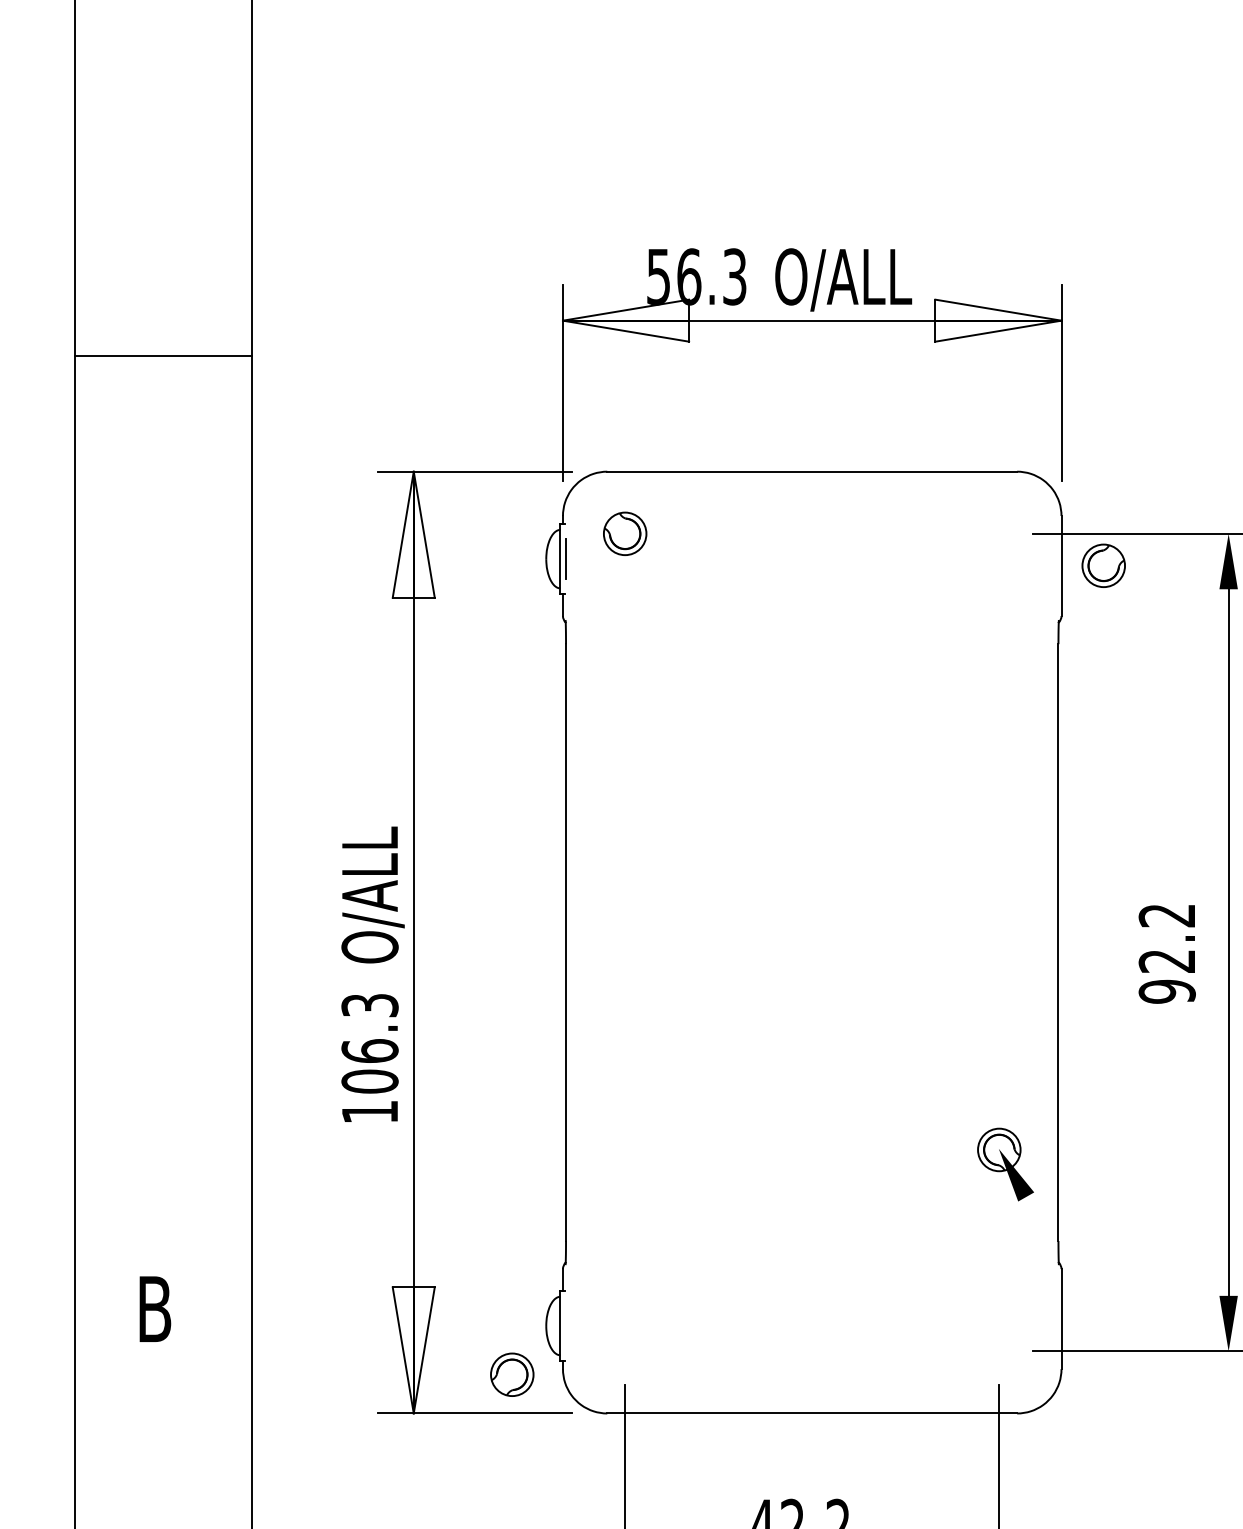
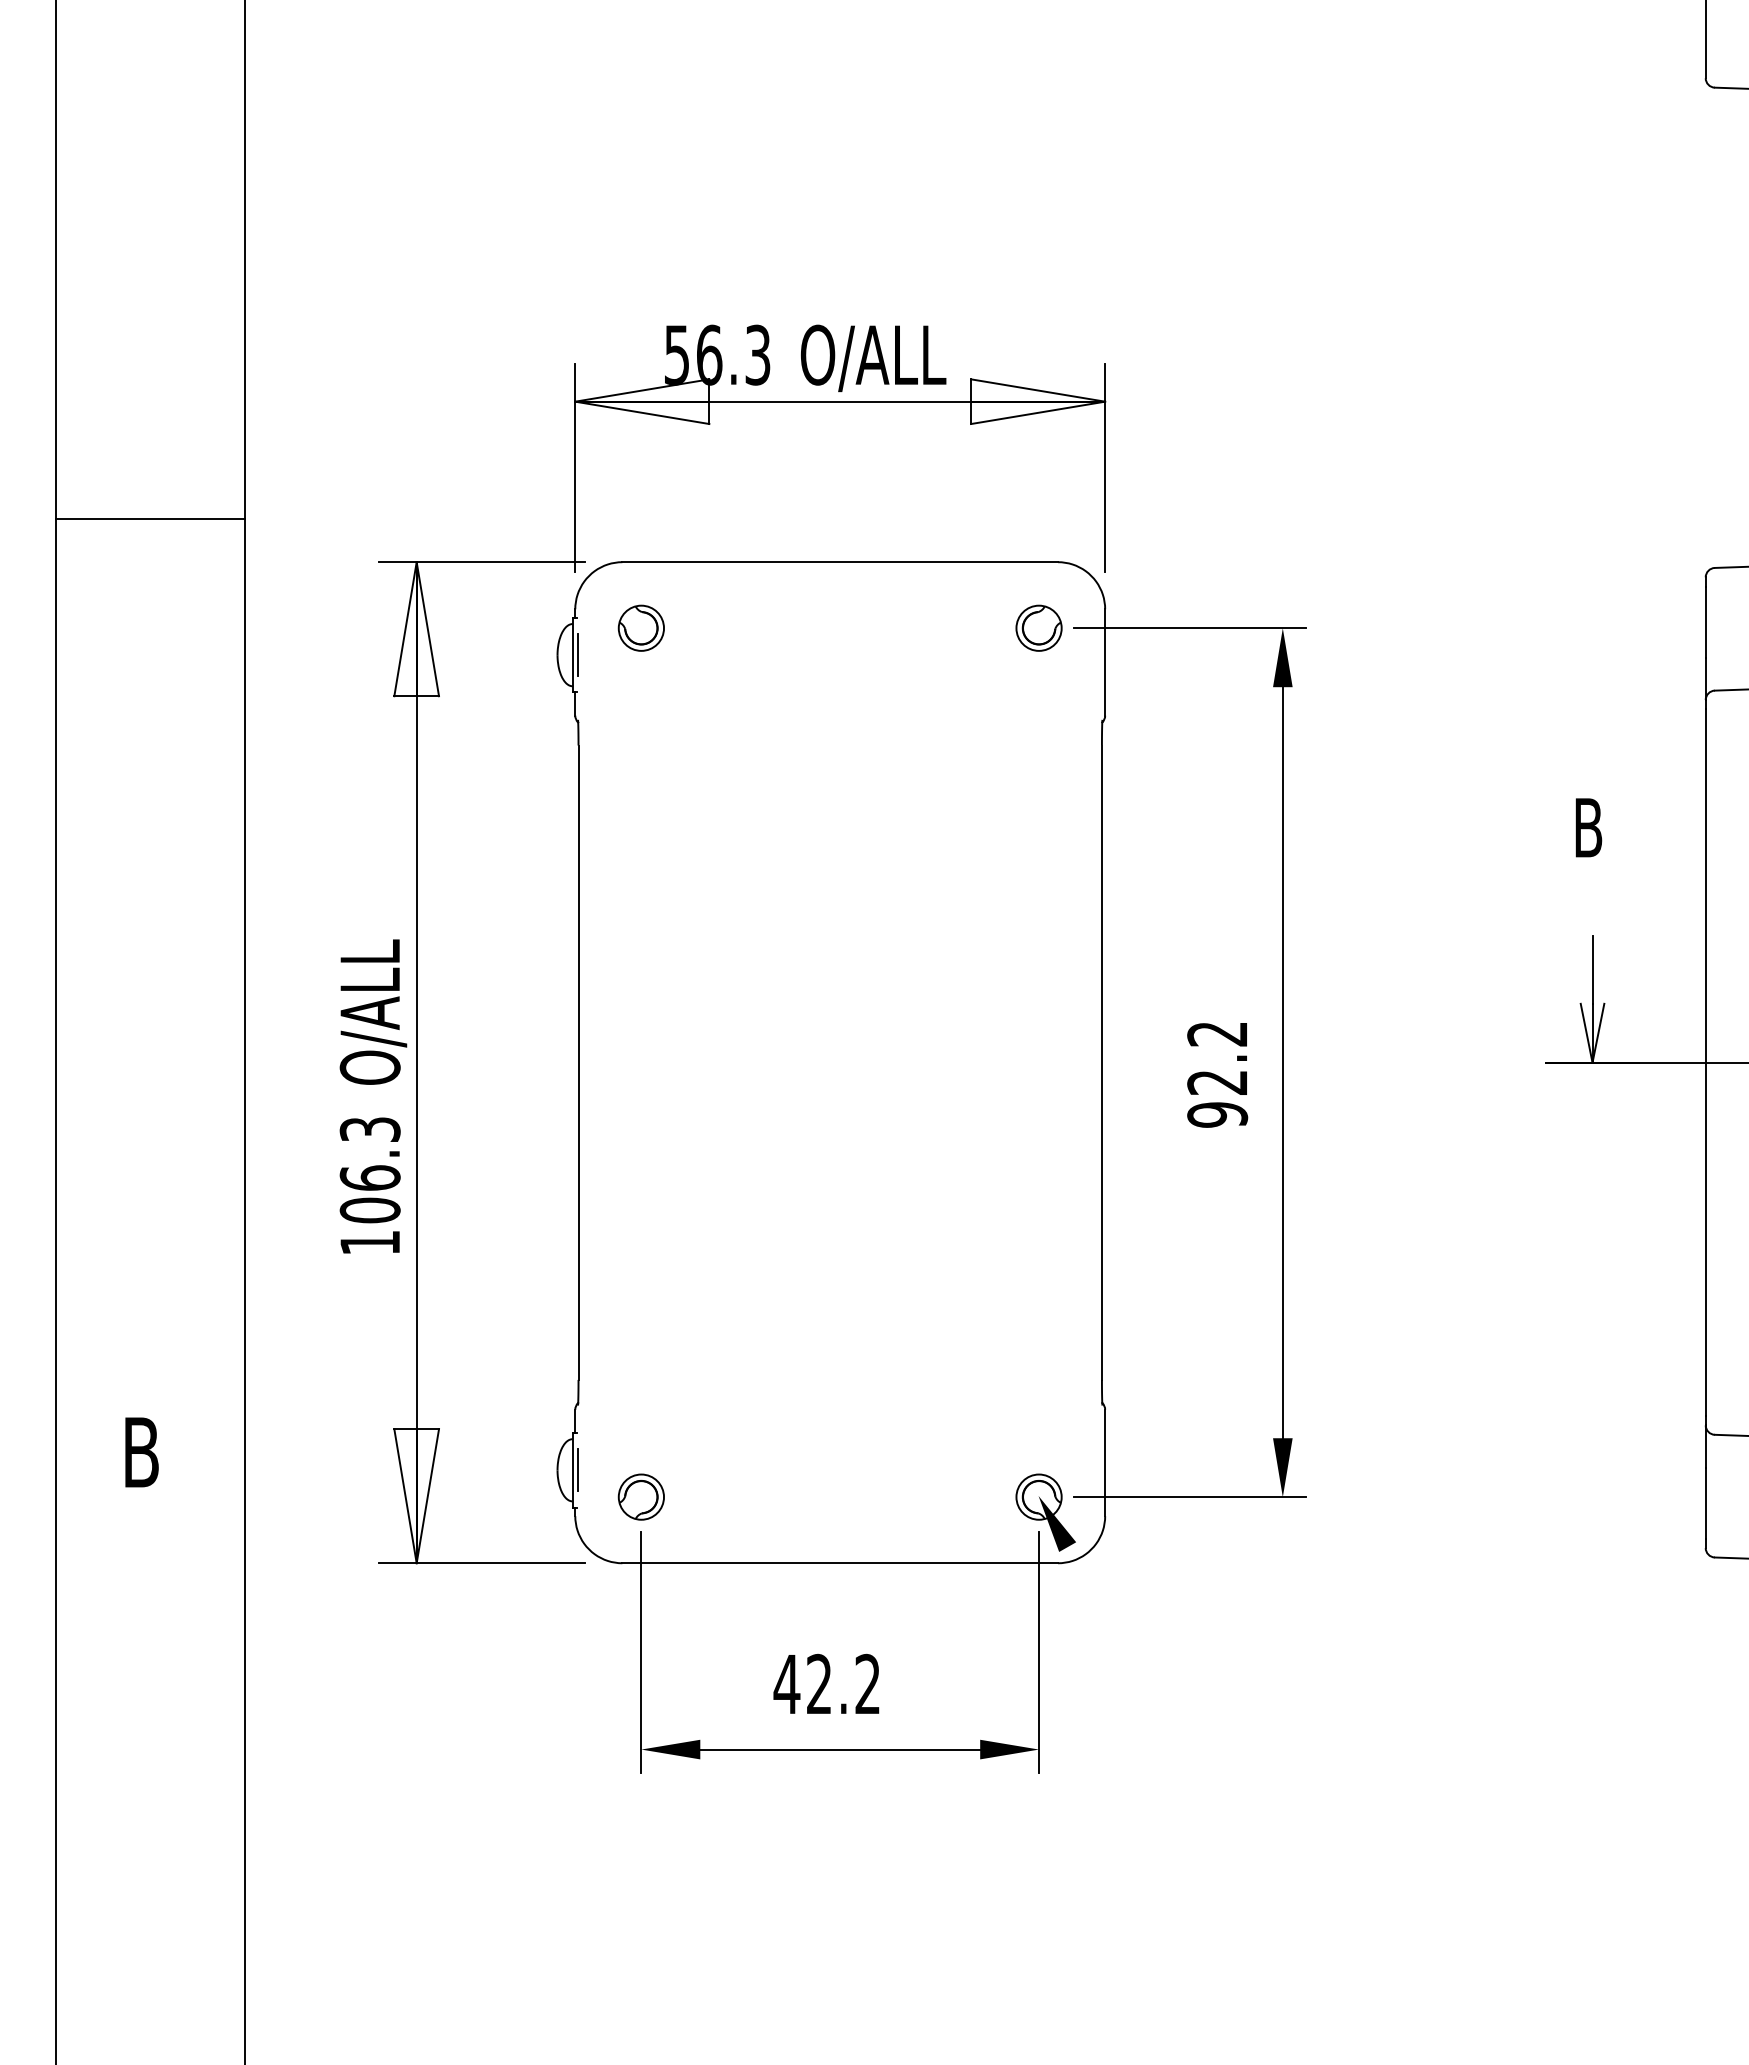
line: (163, 356) -> (150, 519), moved
part: (1103, 565) -> (1038, 627), moved
part: (1005, 1164) -> (1045, 1512), moved
line: (566, 1326) -> (578, 1470), added
part: (511, 1374) -> (640, 1496), moved

